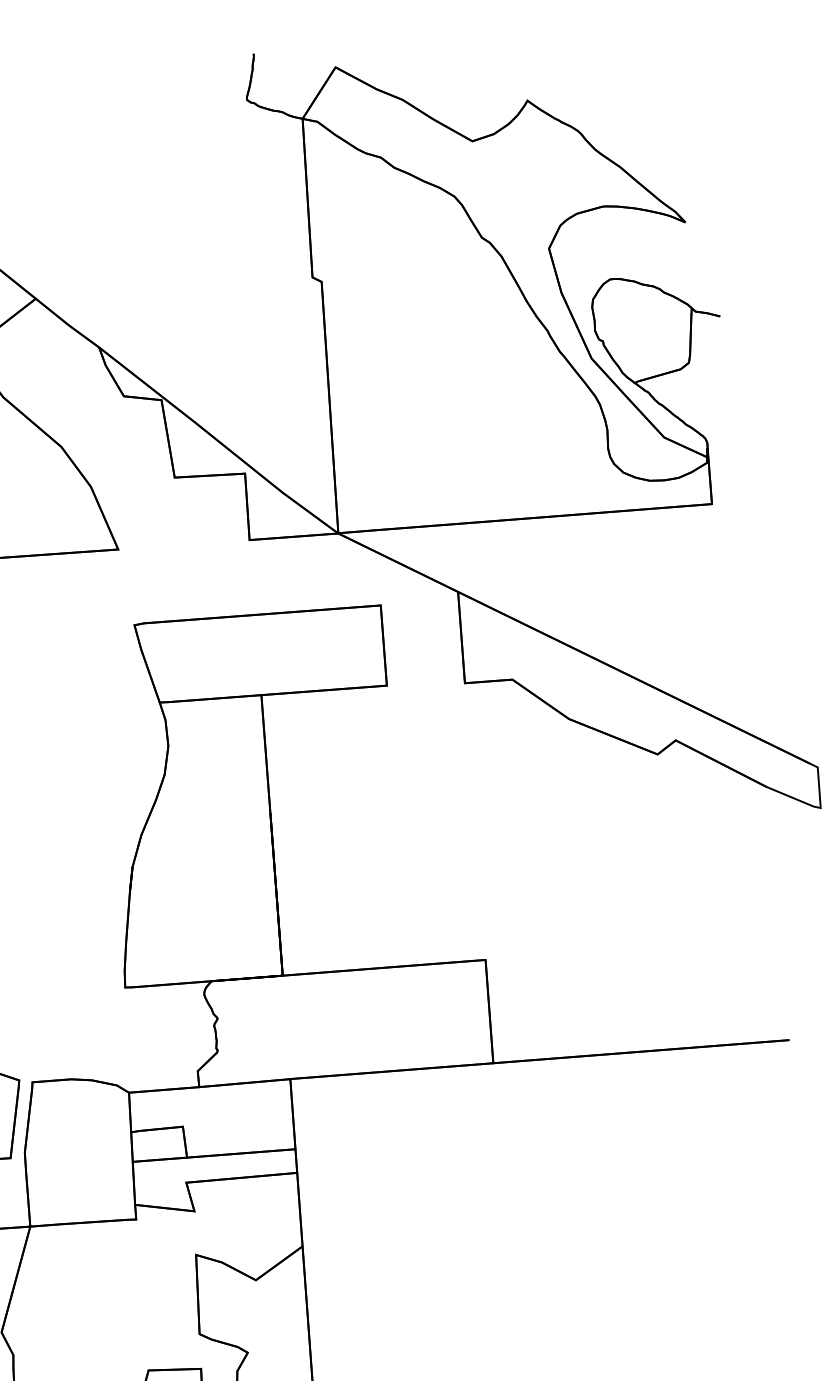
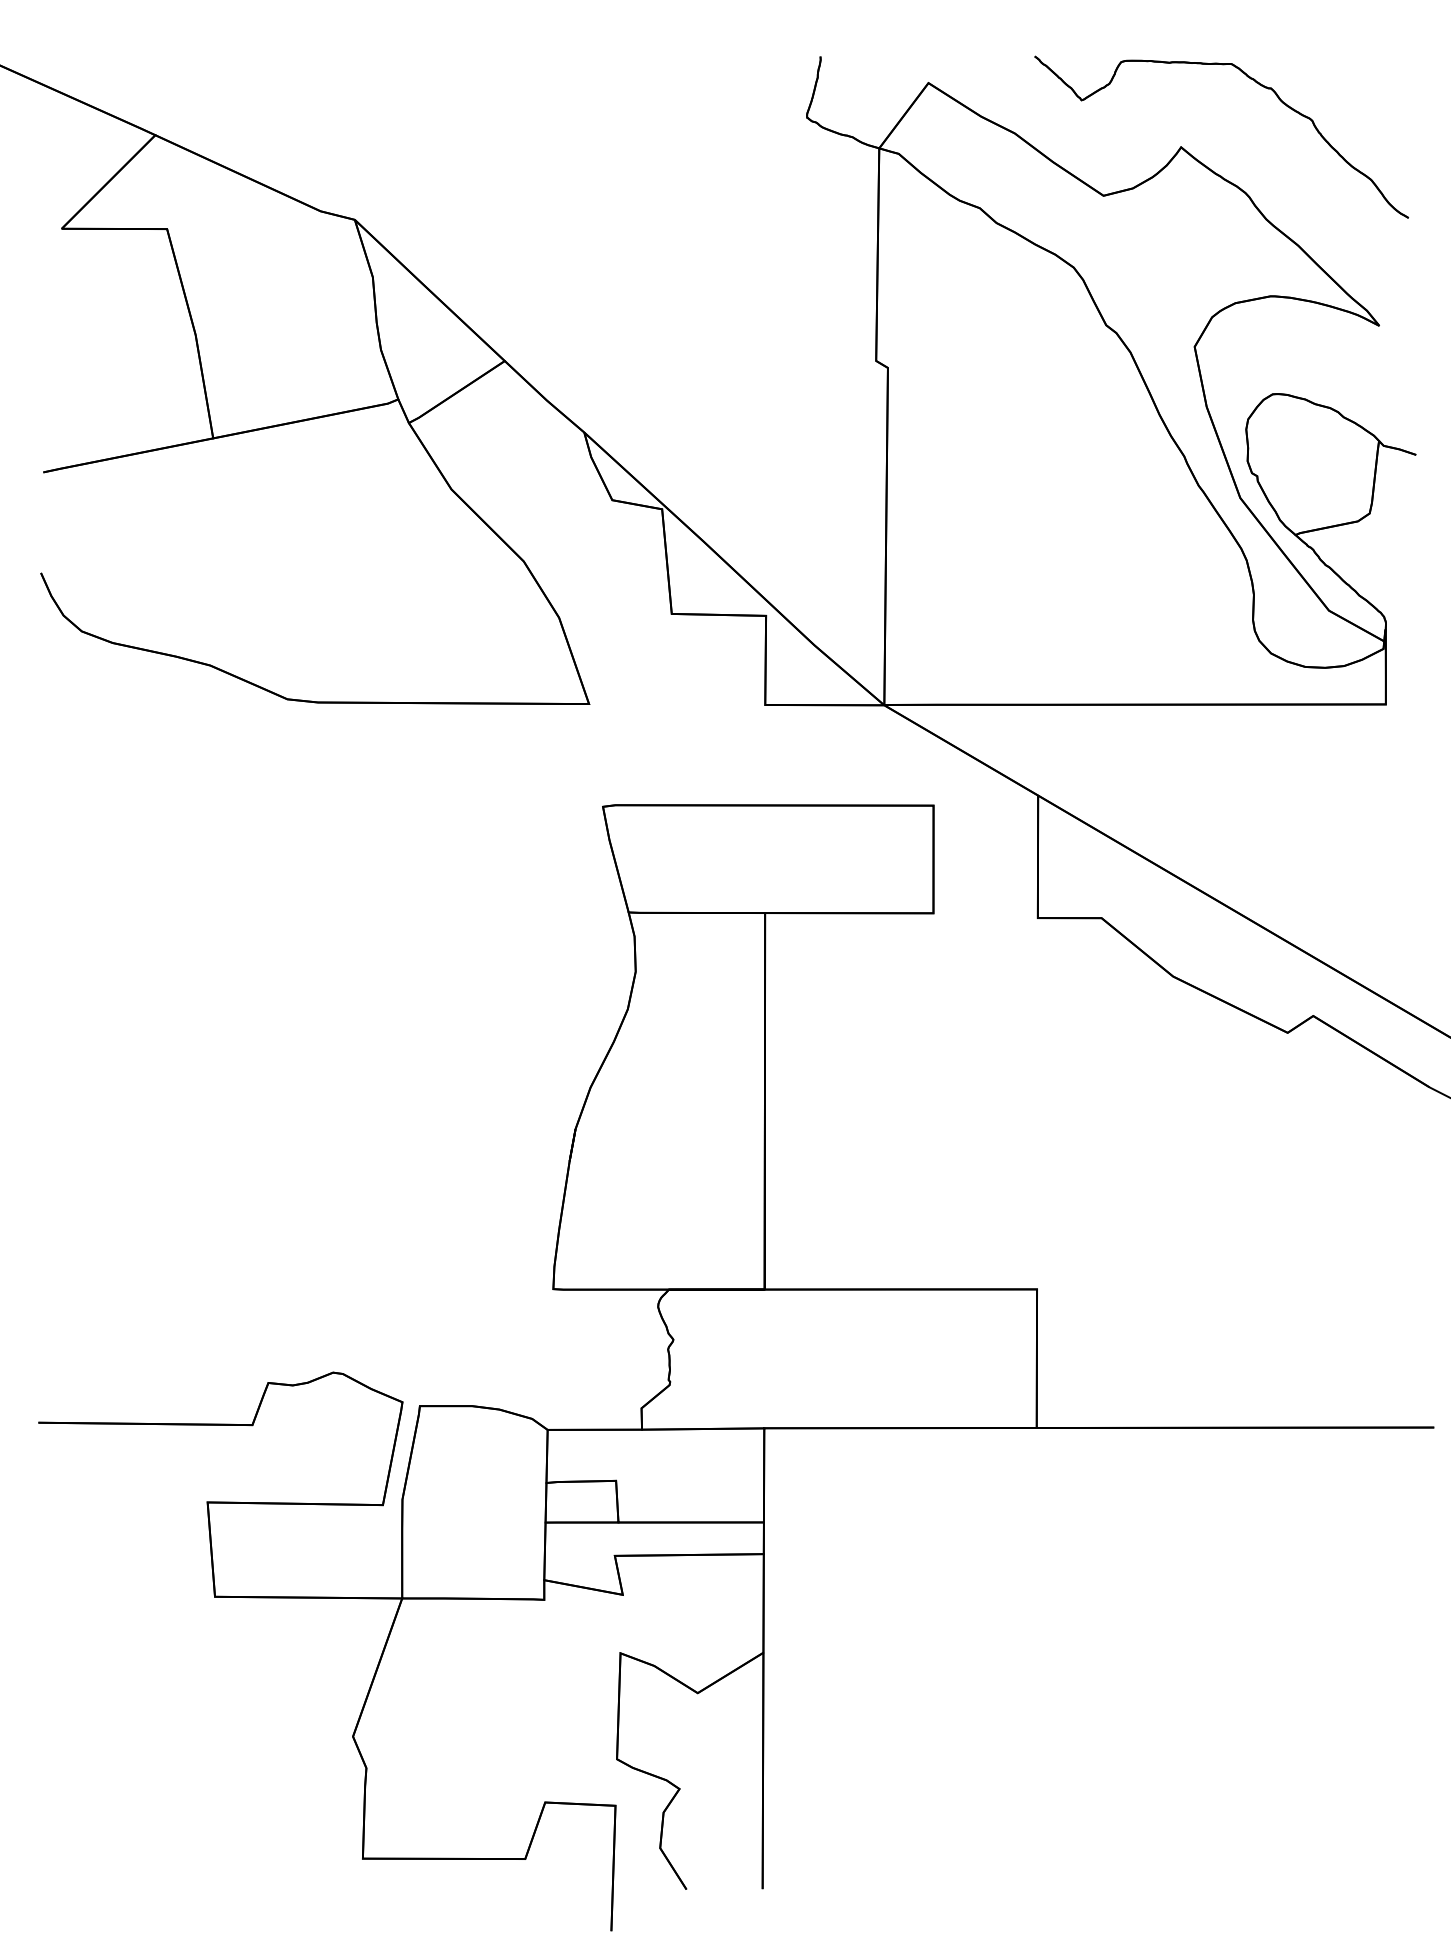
part: (579, 48) -> (1256, 83), added

